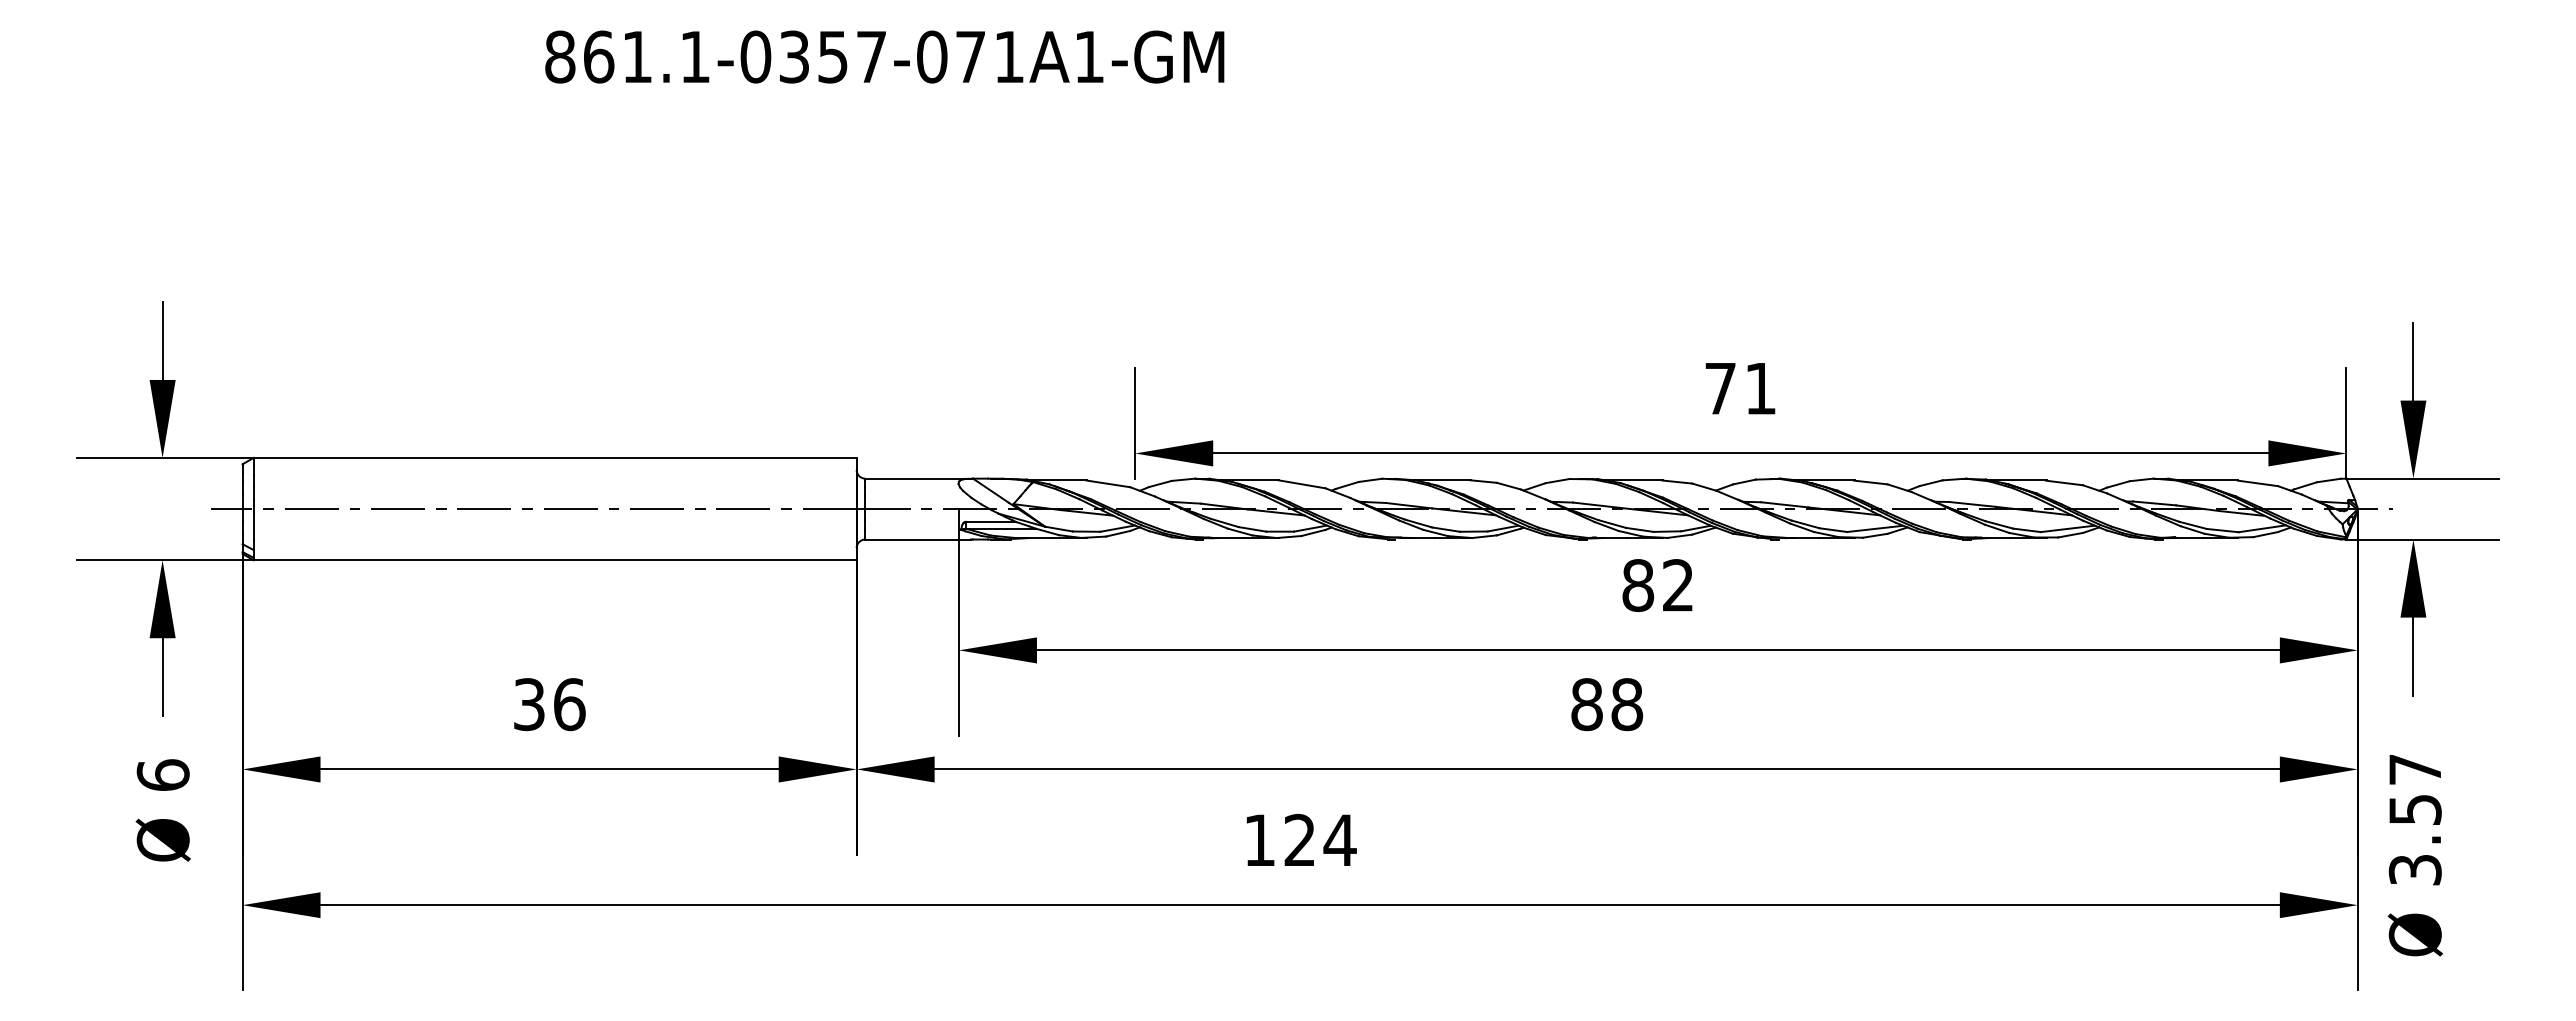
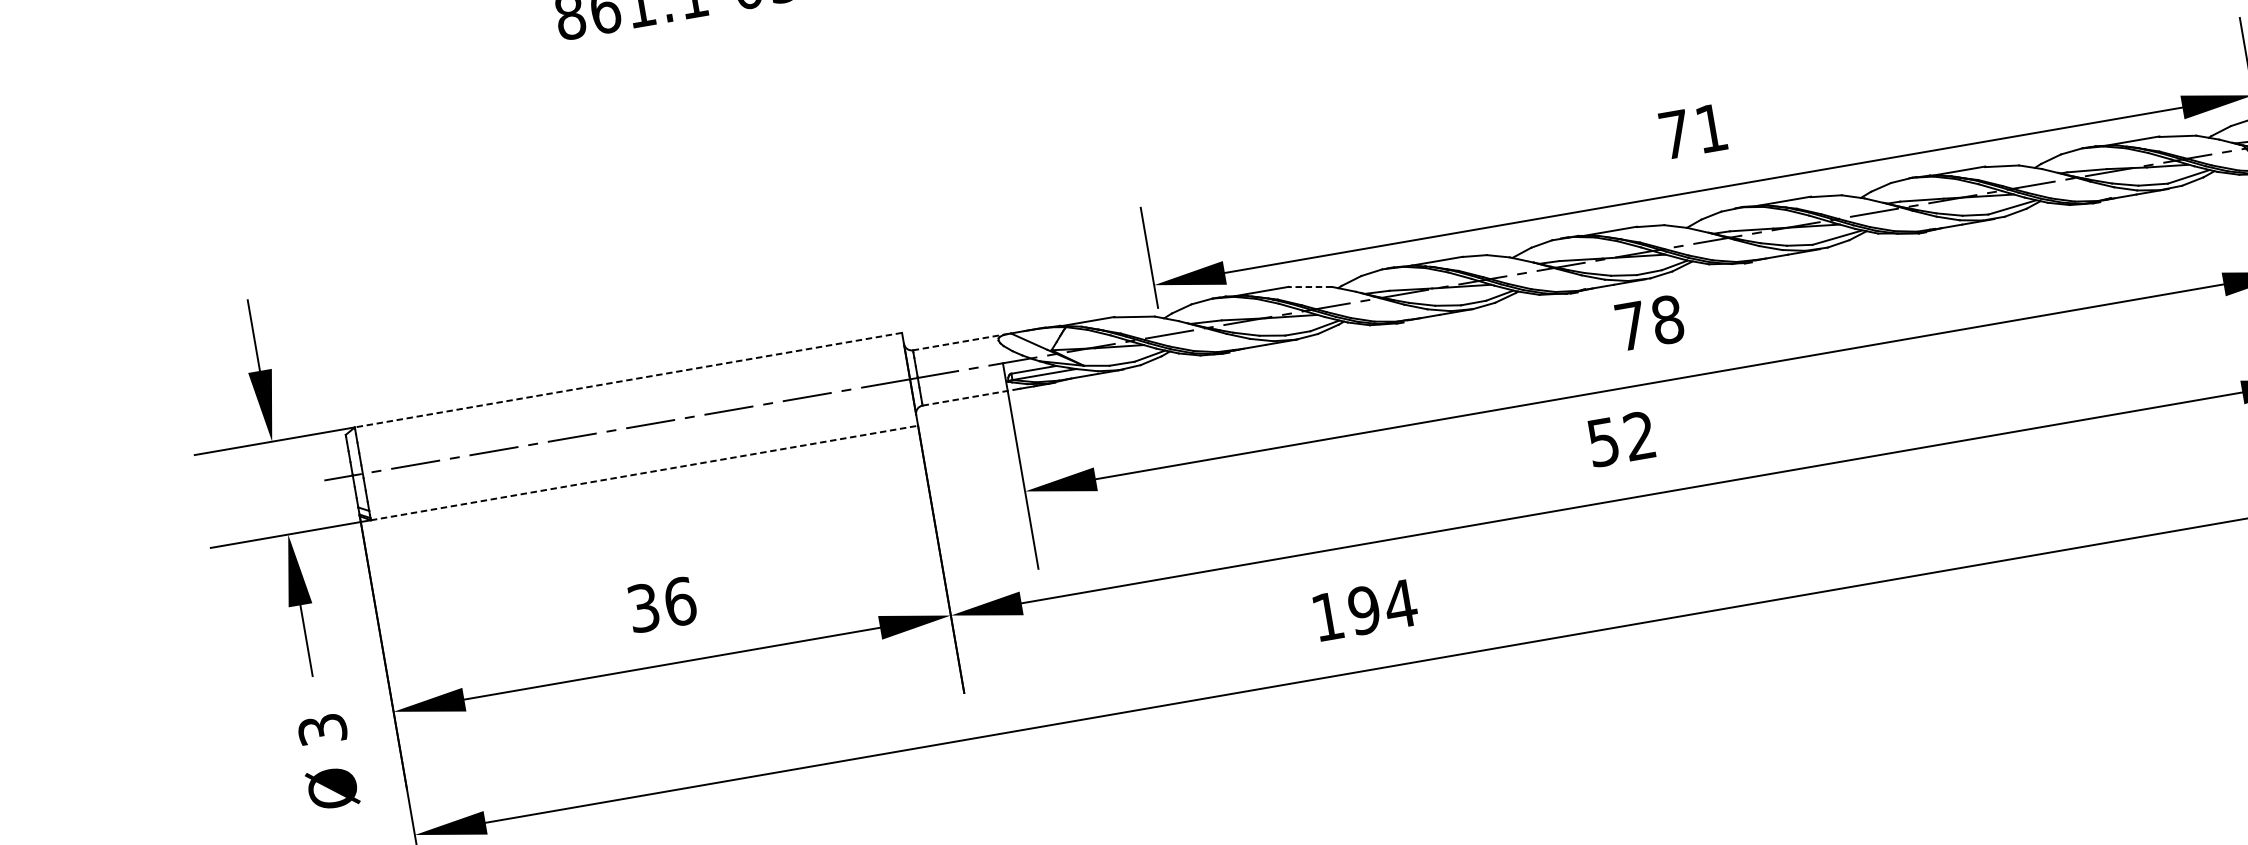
line: (555, 457) -> (628, 379), solid -> dashed
line: (918, 478) -> (961, 341), solid -> dashed
line: (1302, 484) -> (1310, 287), solid -> dashed
line: (918, 539) -> (970, 397), solid -> dashed
line: (555, 560) -> (644, 473), solid -> dashed
text: (1658, 585) -> (1649, 322), 82 -> 78
text: (1607, 704) -> (1622, 438), 88 -> 52
text: (162, 774) -> (321, 728), 6 -> 3
text: (1299, 840) -> (1363, 610), 124 -> 194

